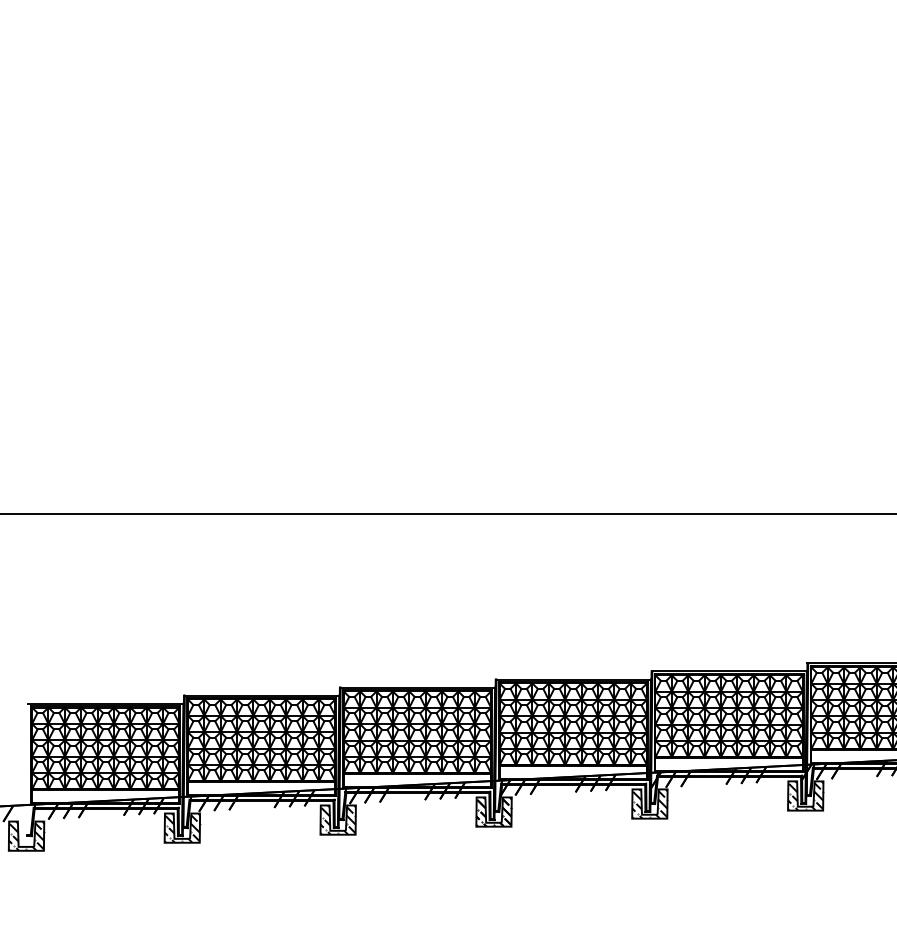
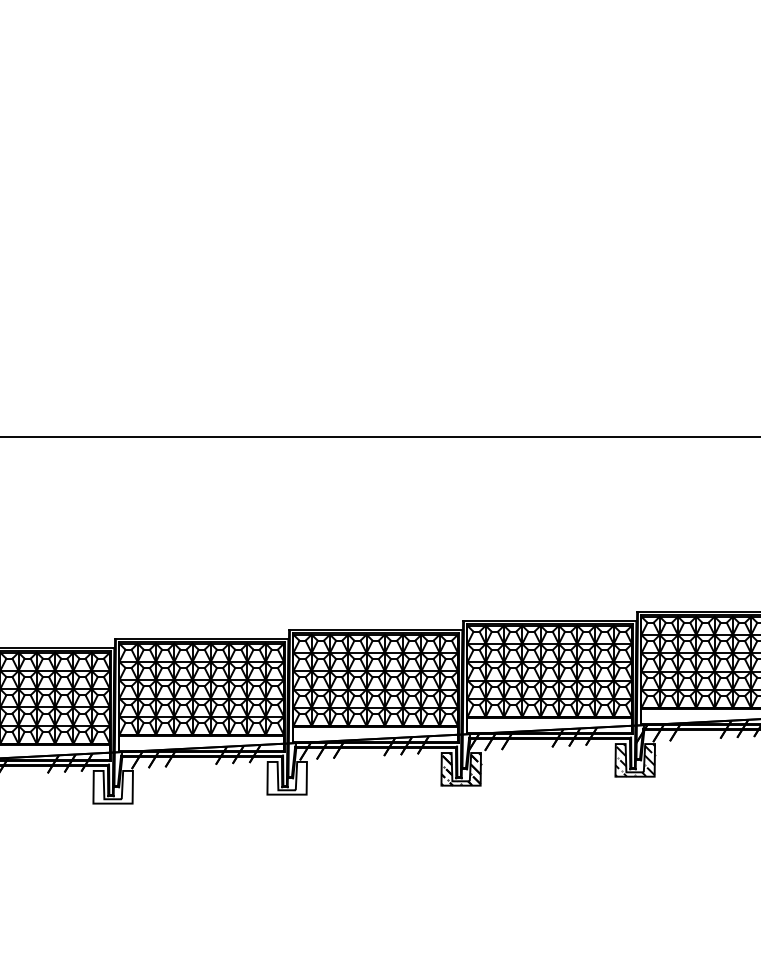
hatch: (337, 819) -> (286, 777), removed
hatch: (182, 827) -> (113, 786), removed

